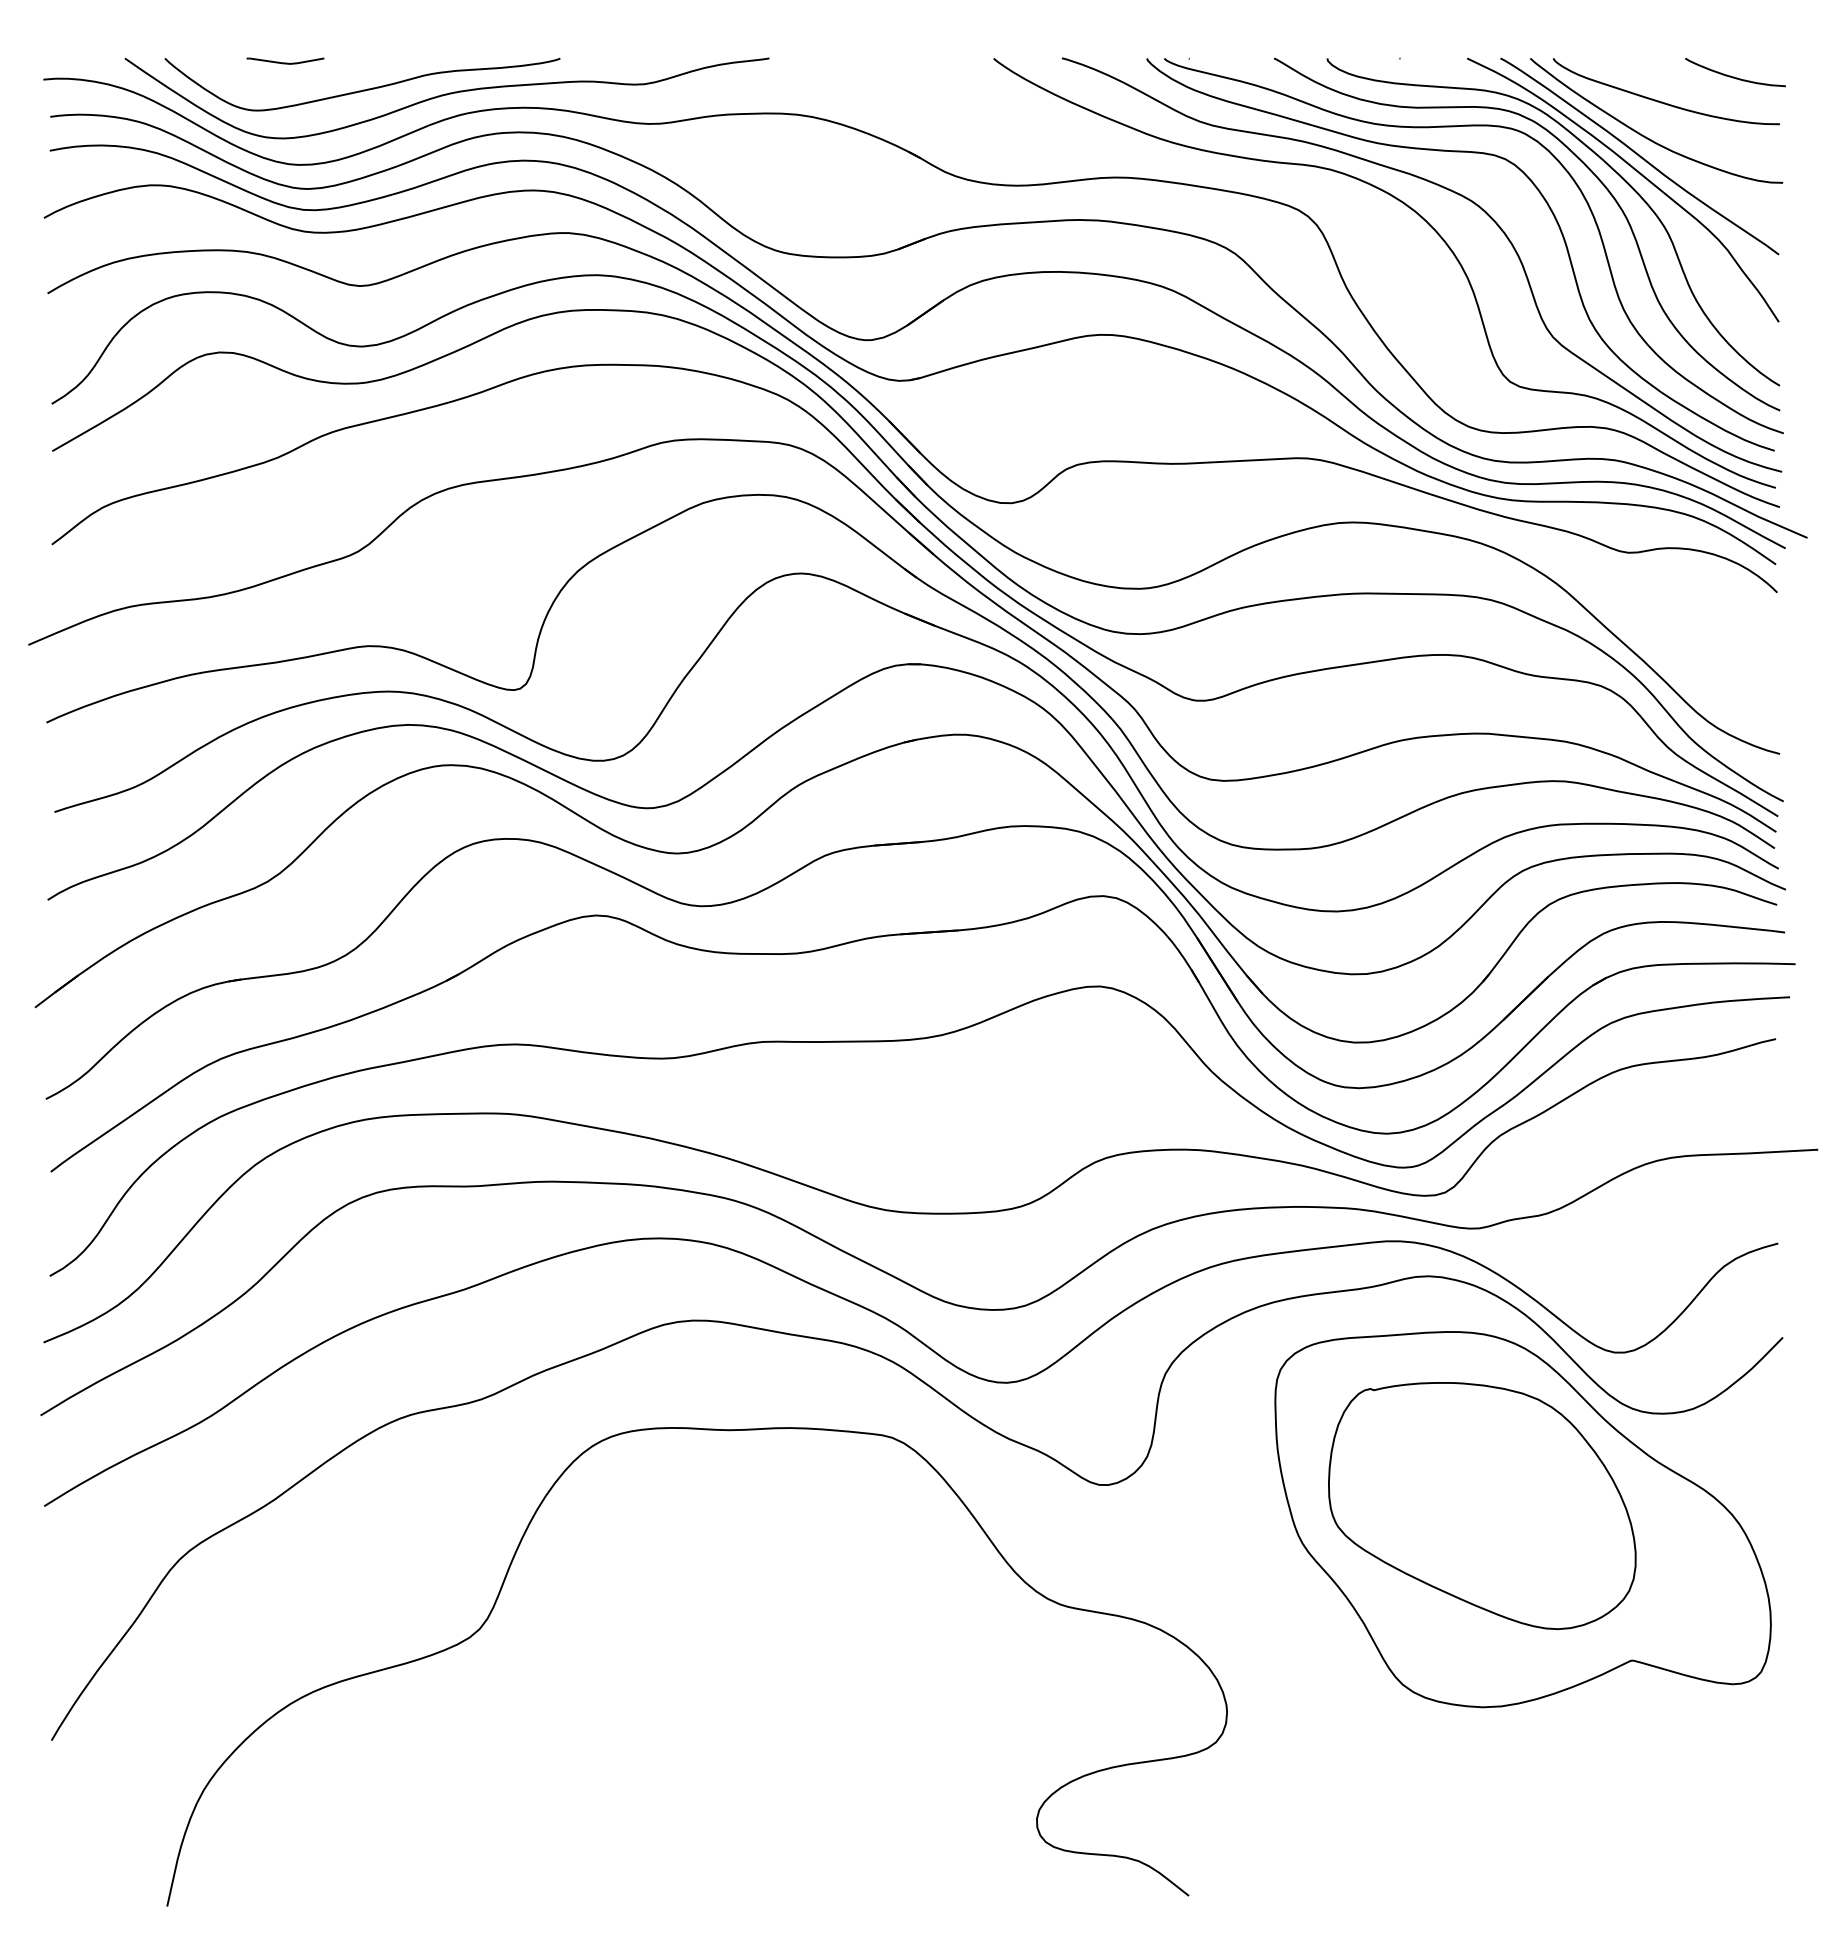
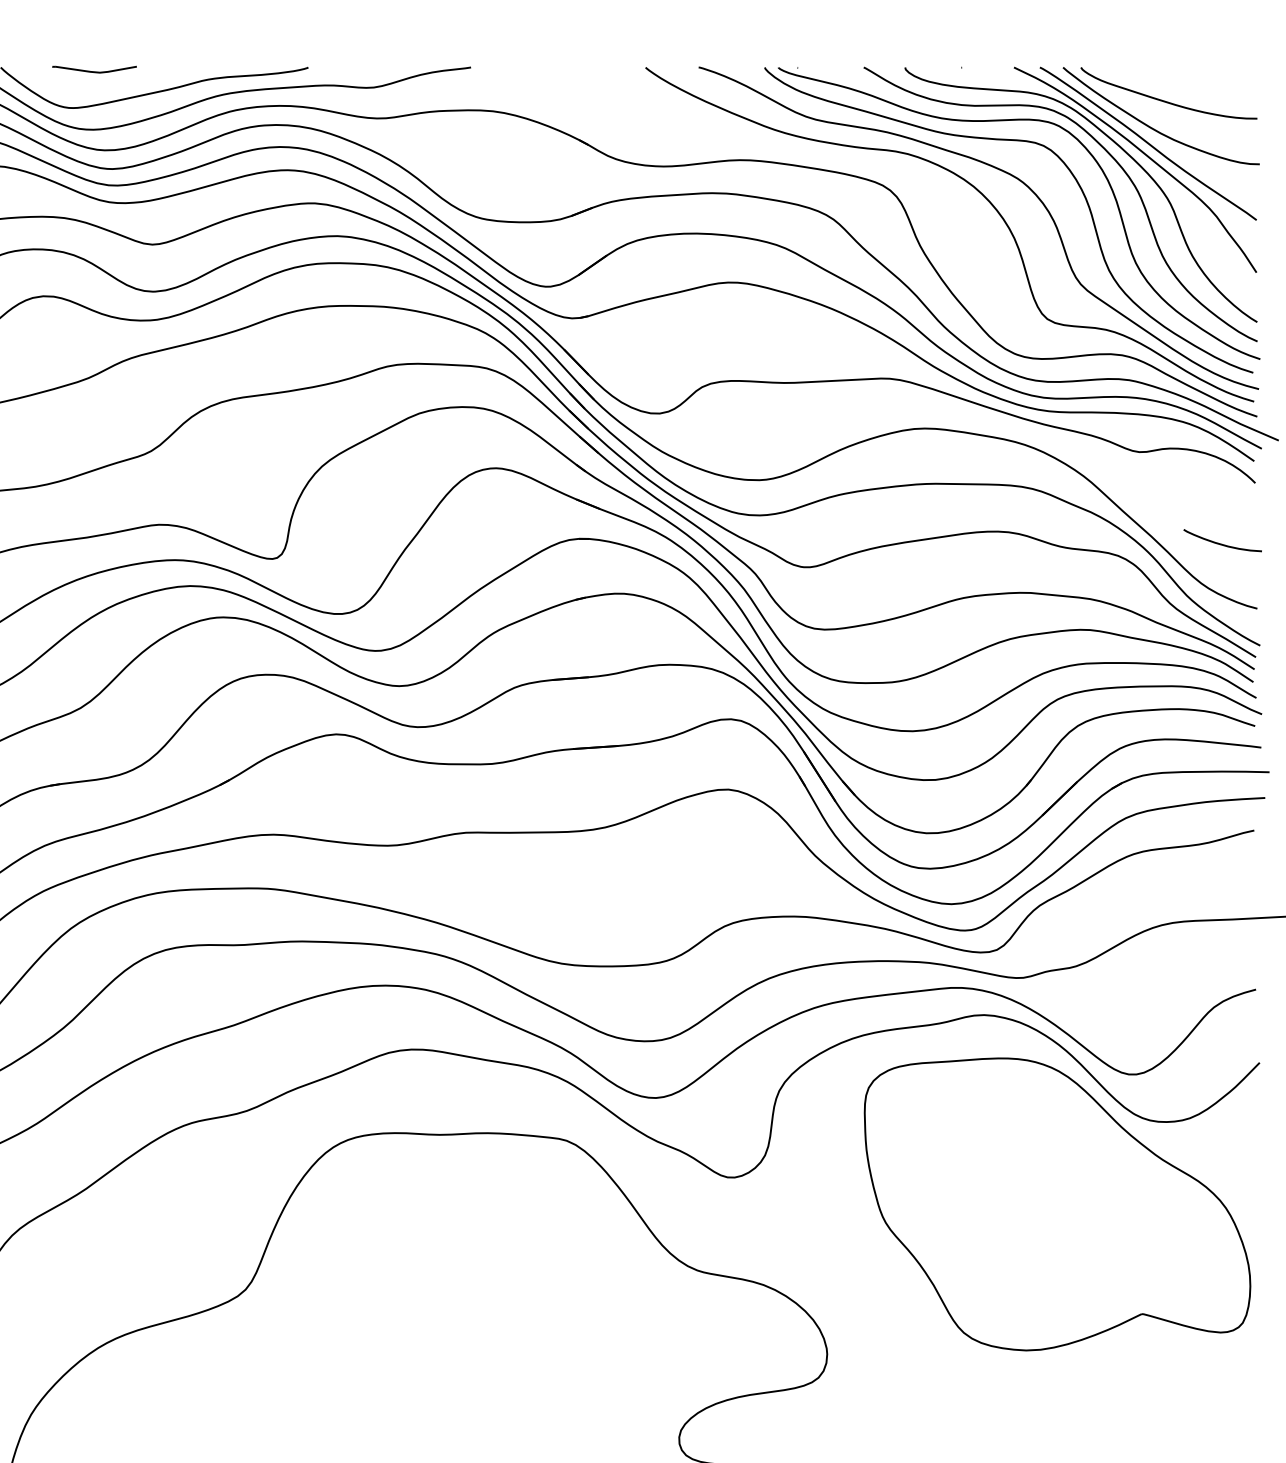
part: (285, 60) -> (94, 69), size x1.4
curve: (1734, 76) -> (1222, 543), moved
part: (1482, 1506) -> (1025, 1194), removed

